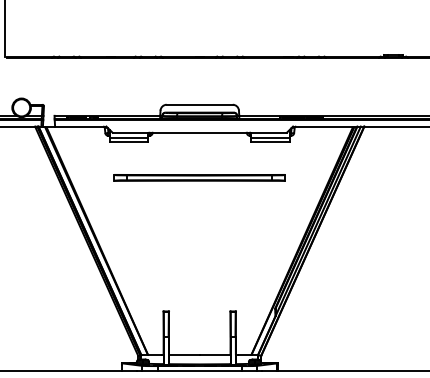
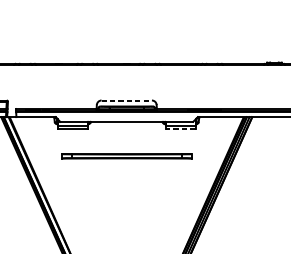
line: (200, 104) -> (127, 100), solid -> dashed
line: (270, 142) -> (180, 129), solid -> dashed

